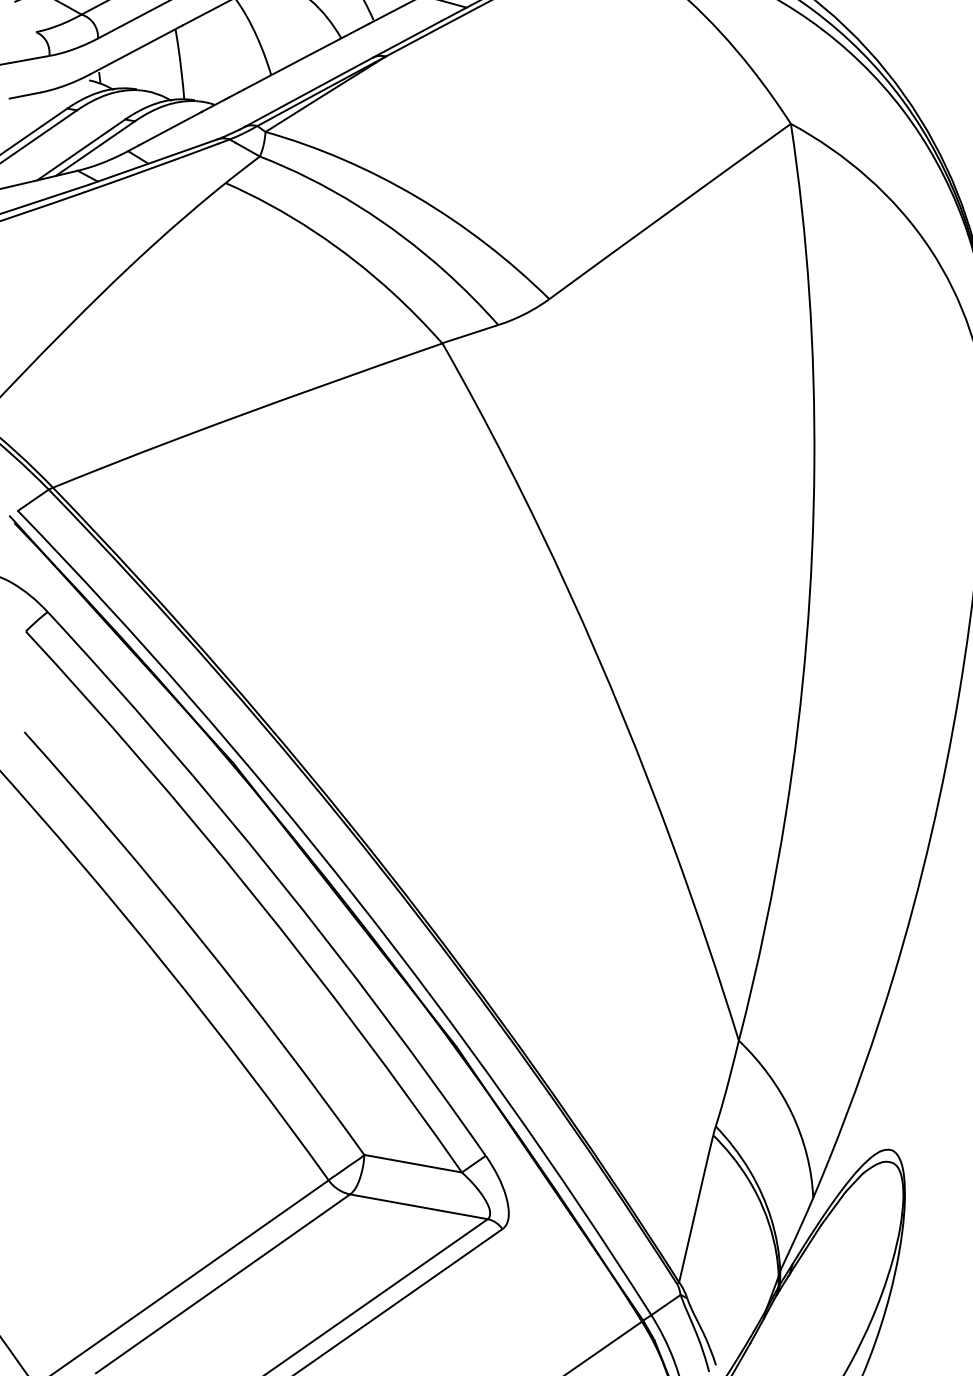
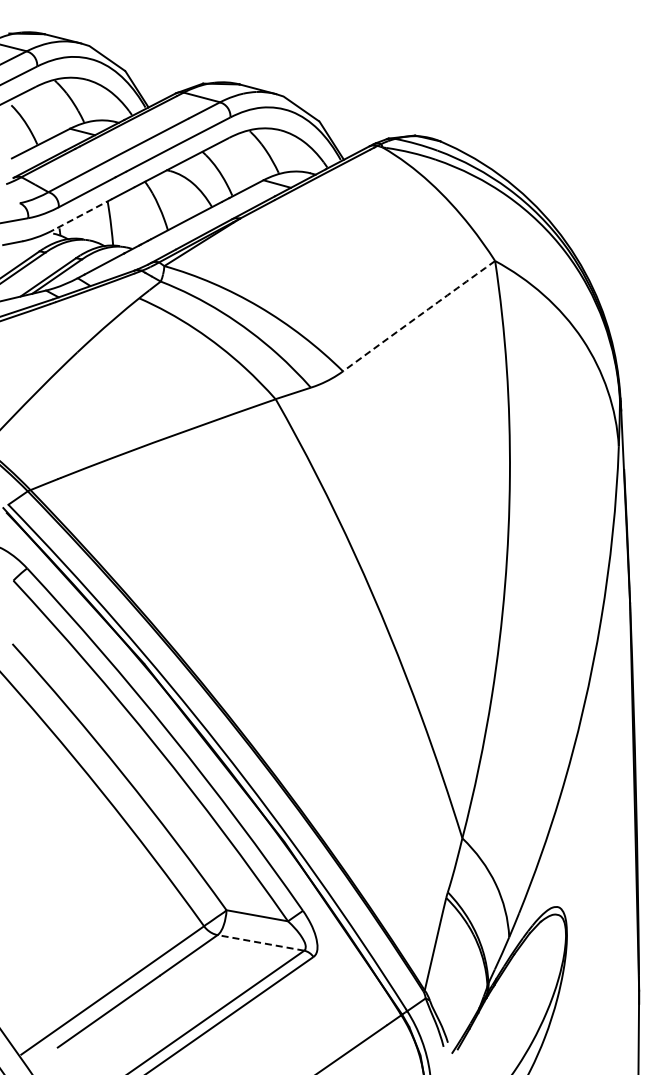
line: (137, 50) -> (83, 214), solid -> dashed
arc: (669, 211) -> (418, 316), solid -> dashed
line: (418, 1206) -> (260, 942), solid -> dashed

